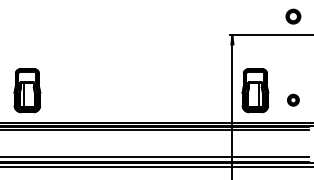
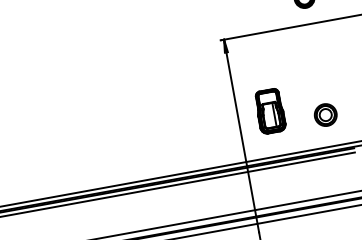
part: (255, 90) -> (270, 110), size x0.7
part: (293, 99) -> (325, 113), size x1.4

